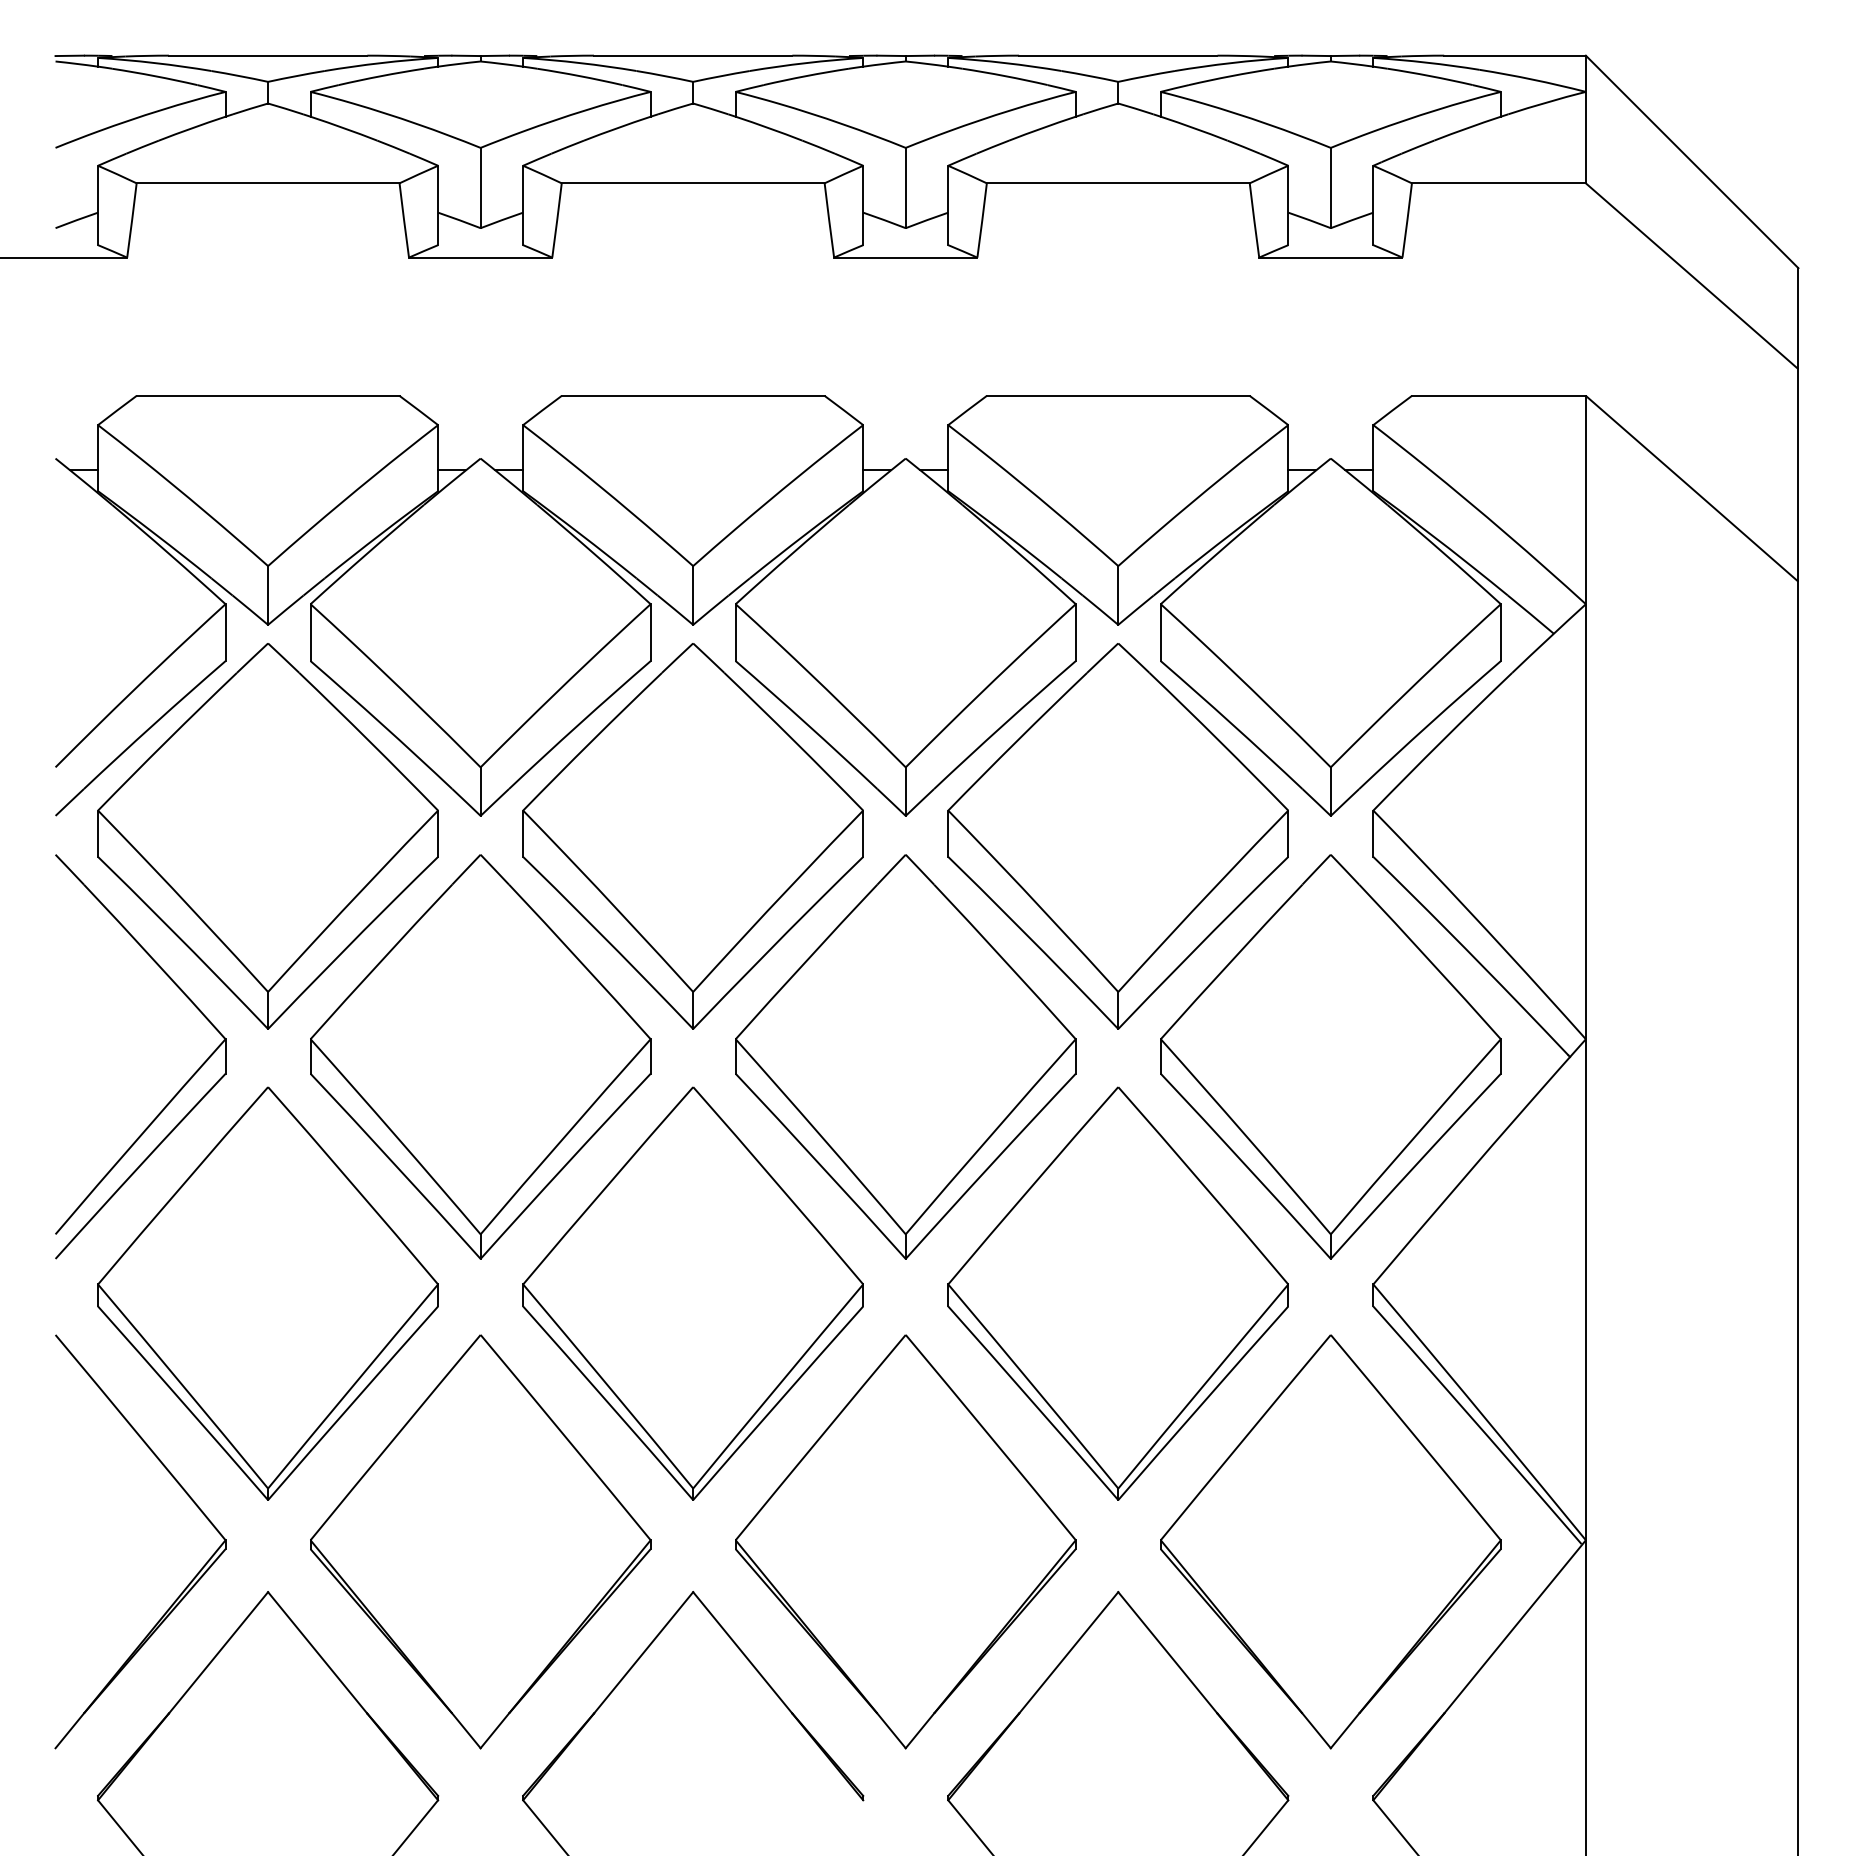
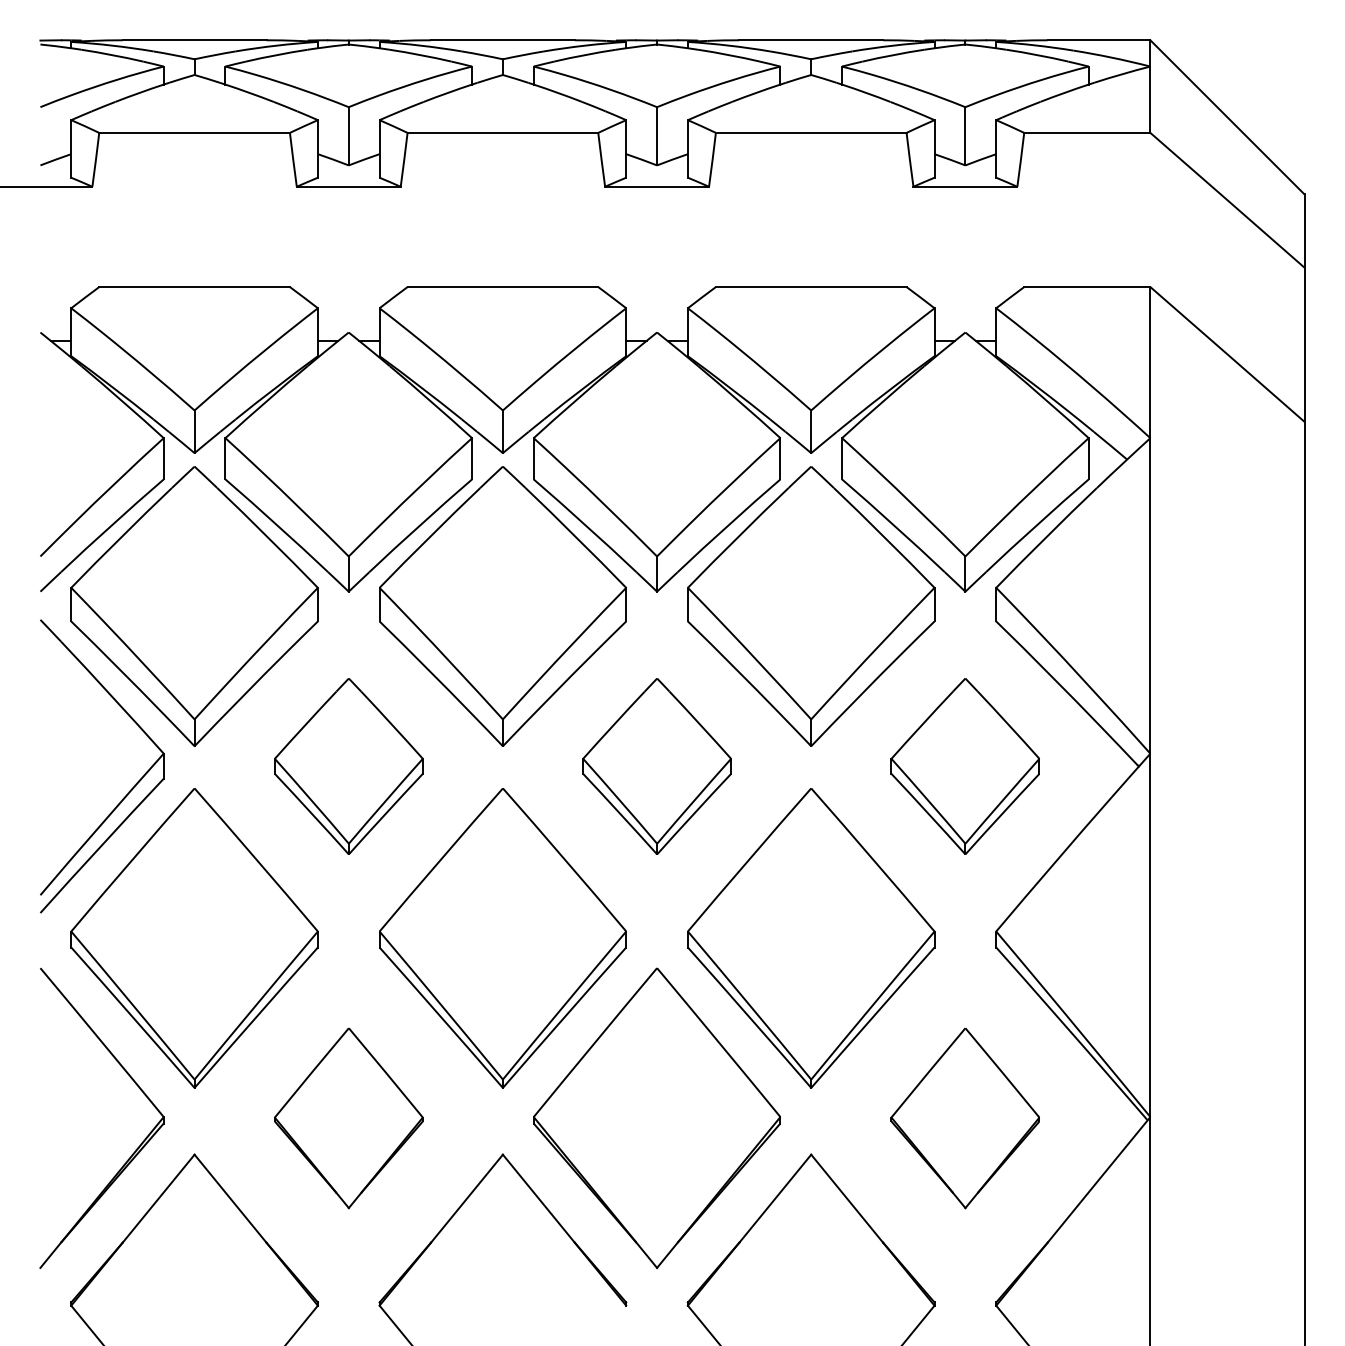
part: (480, 1056) -> (348, 766), size x0.6
part: (905, 1056) -> (656, 766), size x0.6
part: (1330, 1056) -> (965, 766), size x0.6
part: (480, 1541) -> (348, 1117), size x0.6
part: (1330, 1541) -> (965, 1117), size x0.6

